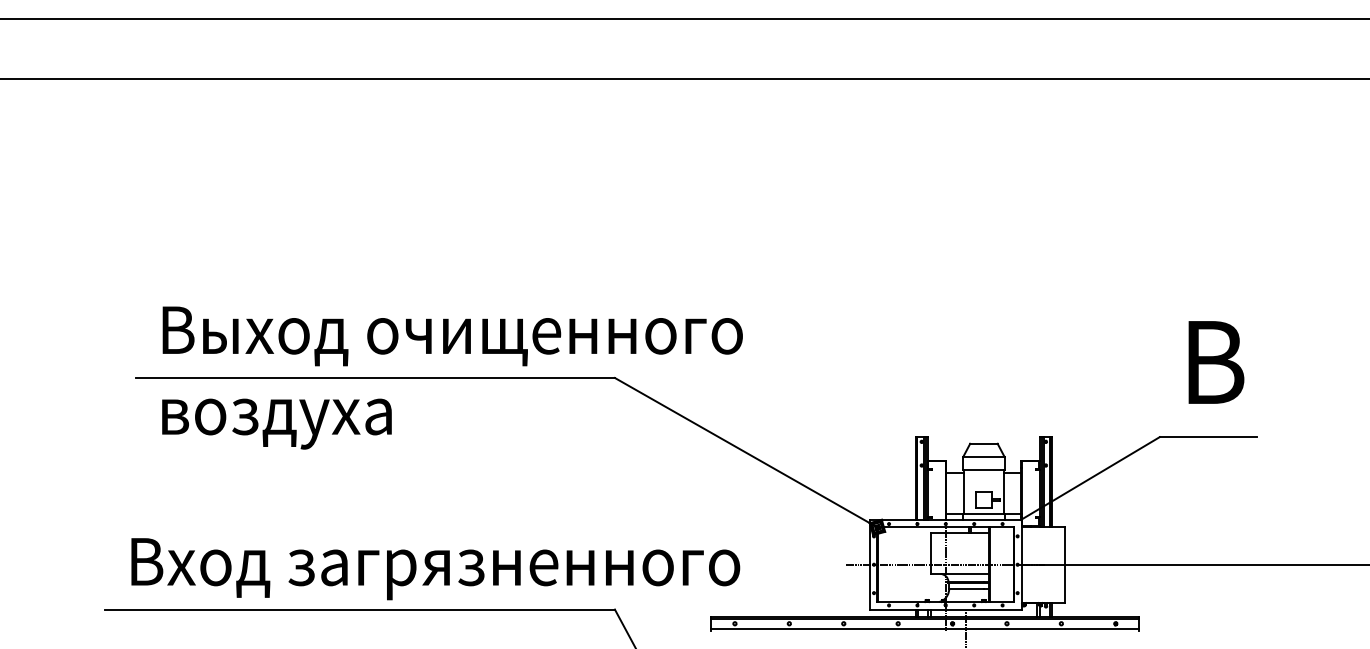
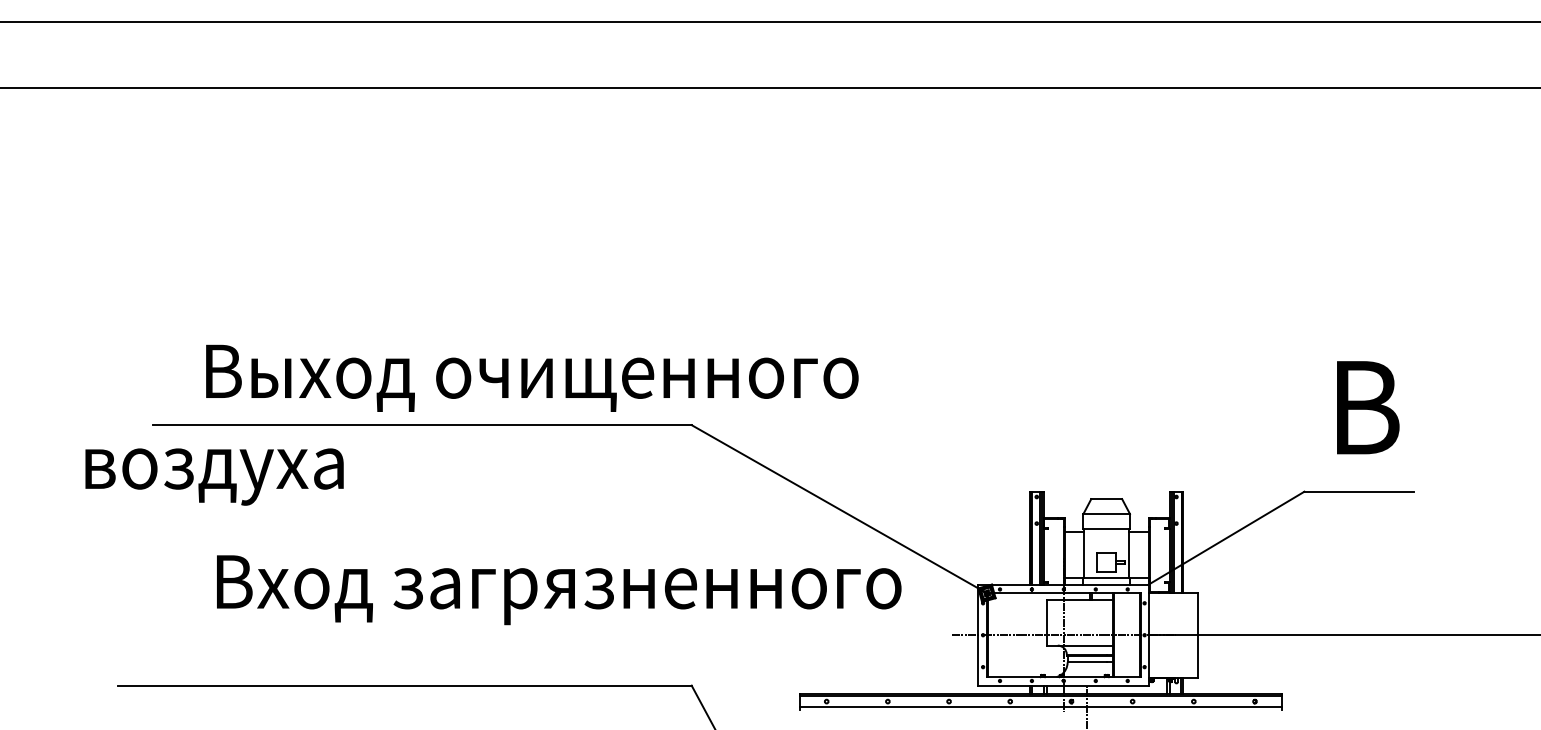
text: (452, 335) -> (532, 377), moved
text: (276, 423) -> (214, 476), moved
text: (436, 569) -> (559, 590), moved

